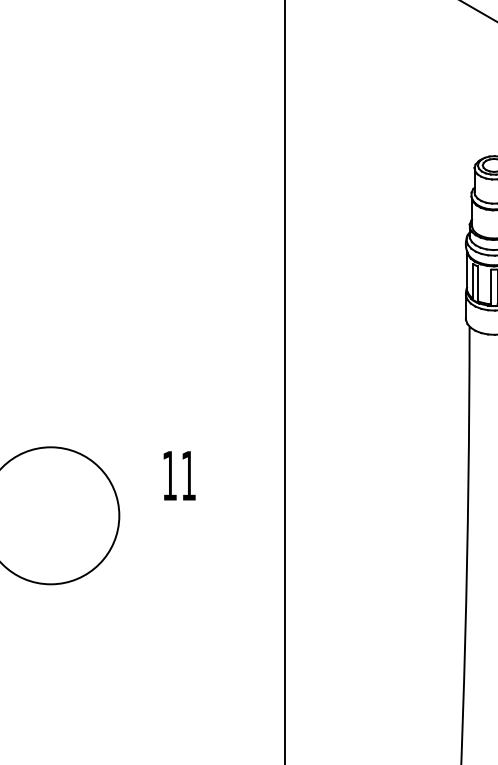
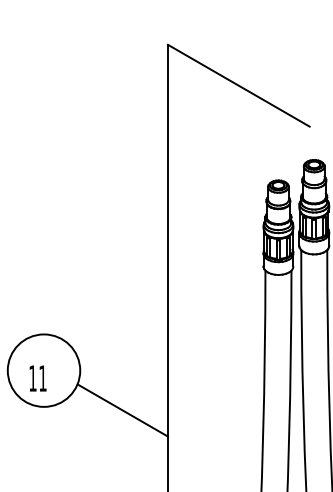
text: (178, 475) -> (37, 378), moved
line: (199, 591) -> (122, 410), added

